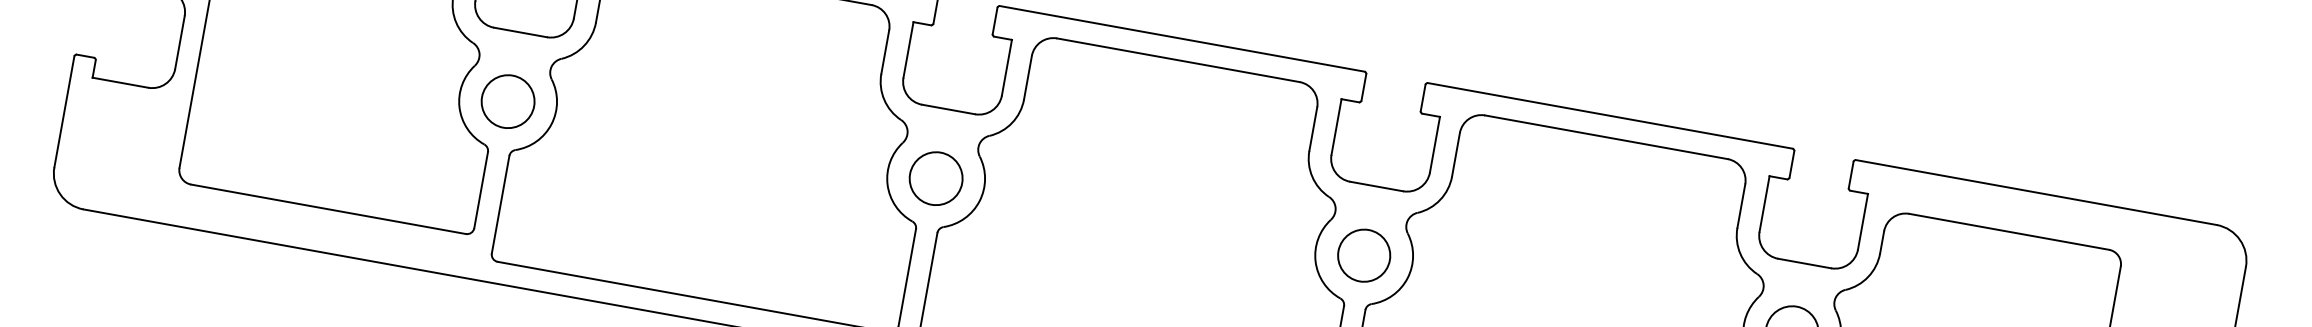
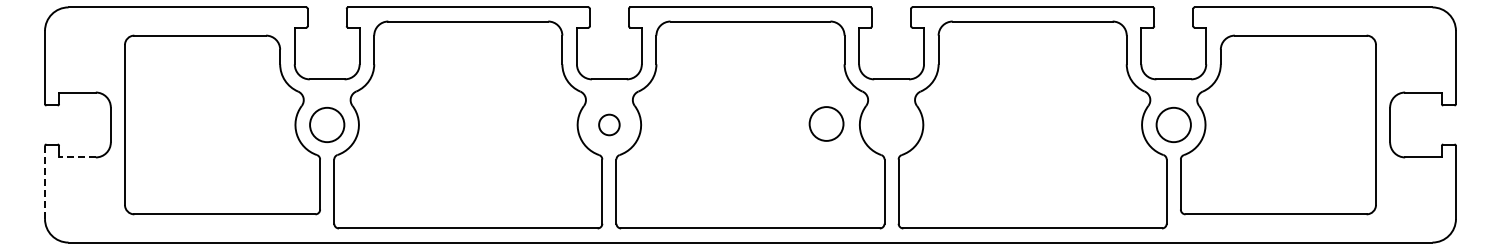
line: (118, 82) -> (76, 157), solid -> dashed
line: (65, 112) -> (45, 182), solid -> dashed
circle: (936, 177) -> (609, 124), size x0.6
circle: (1364, 254) -> (826, 123), moved

